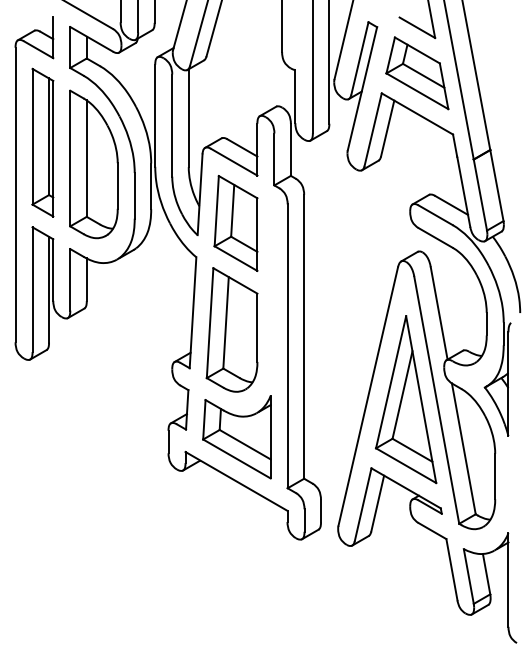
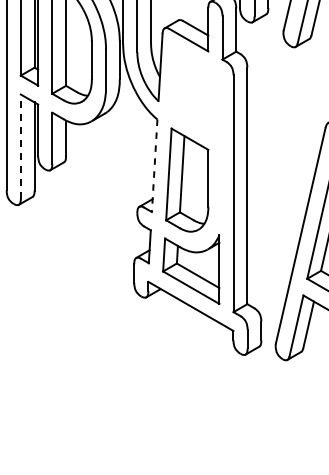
part: (235, 223) -> (190, 91), removed
line: (32, 289) -> (20, 146), solid -> dashed
line: (193, 312) -> (155, 165), solid -> dashed

